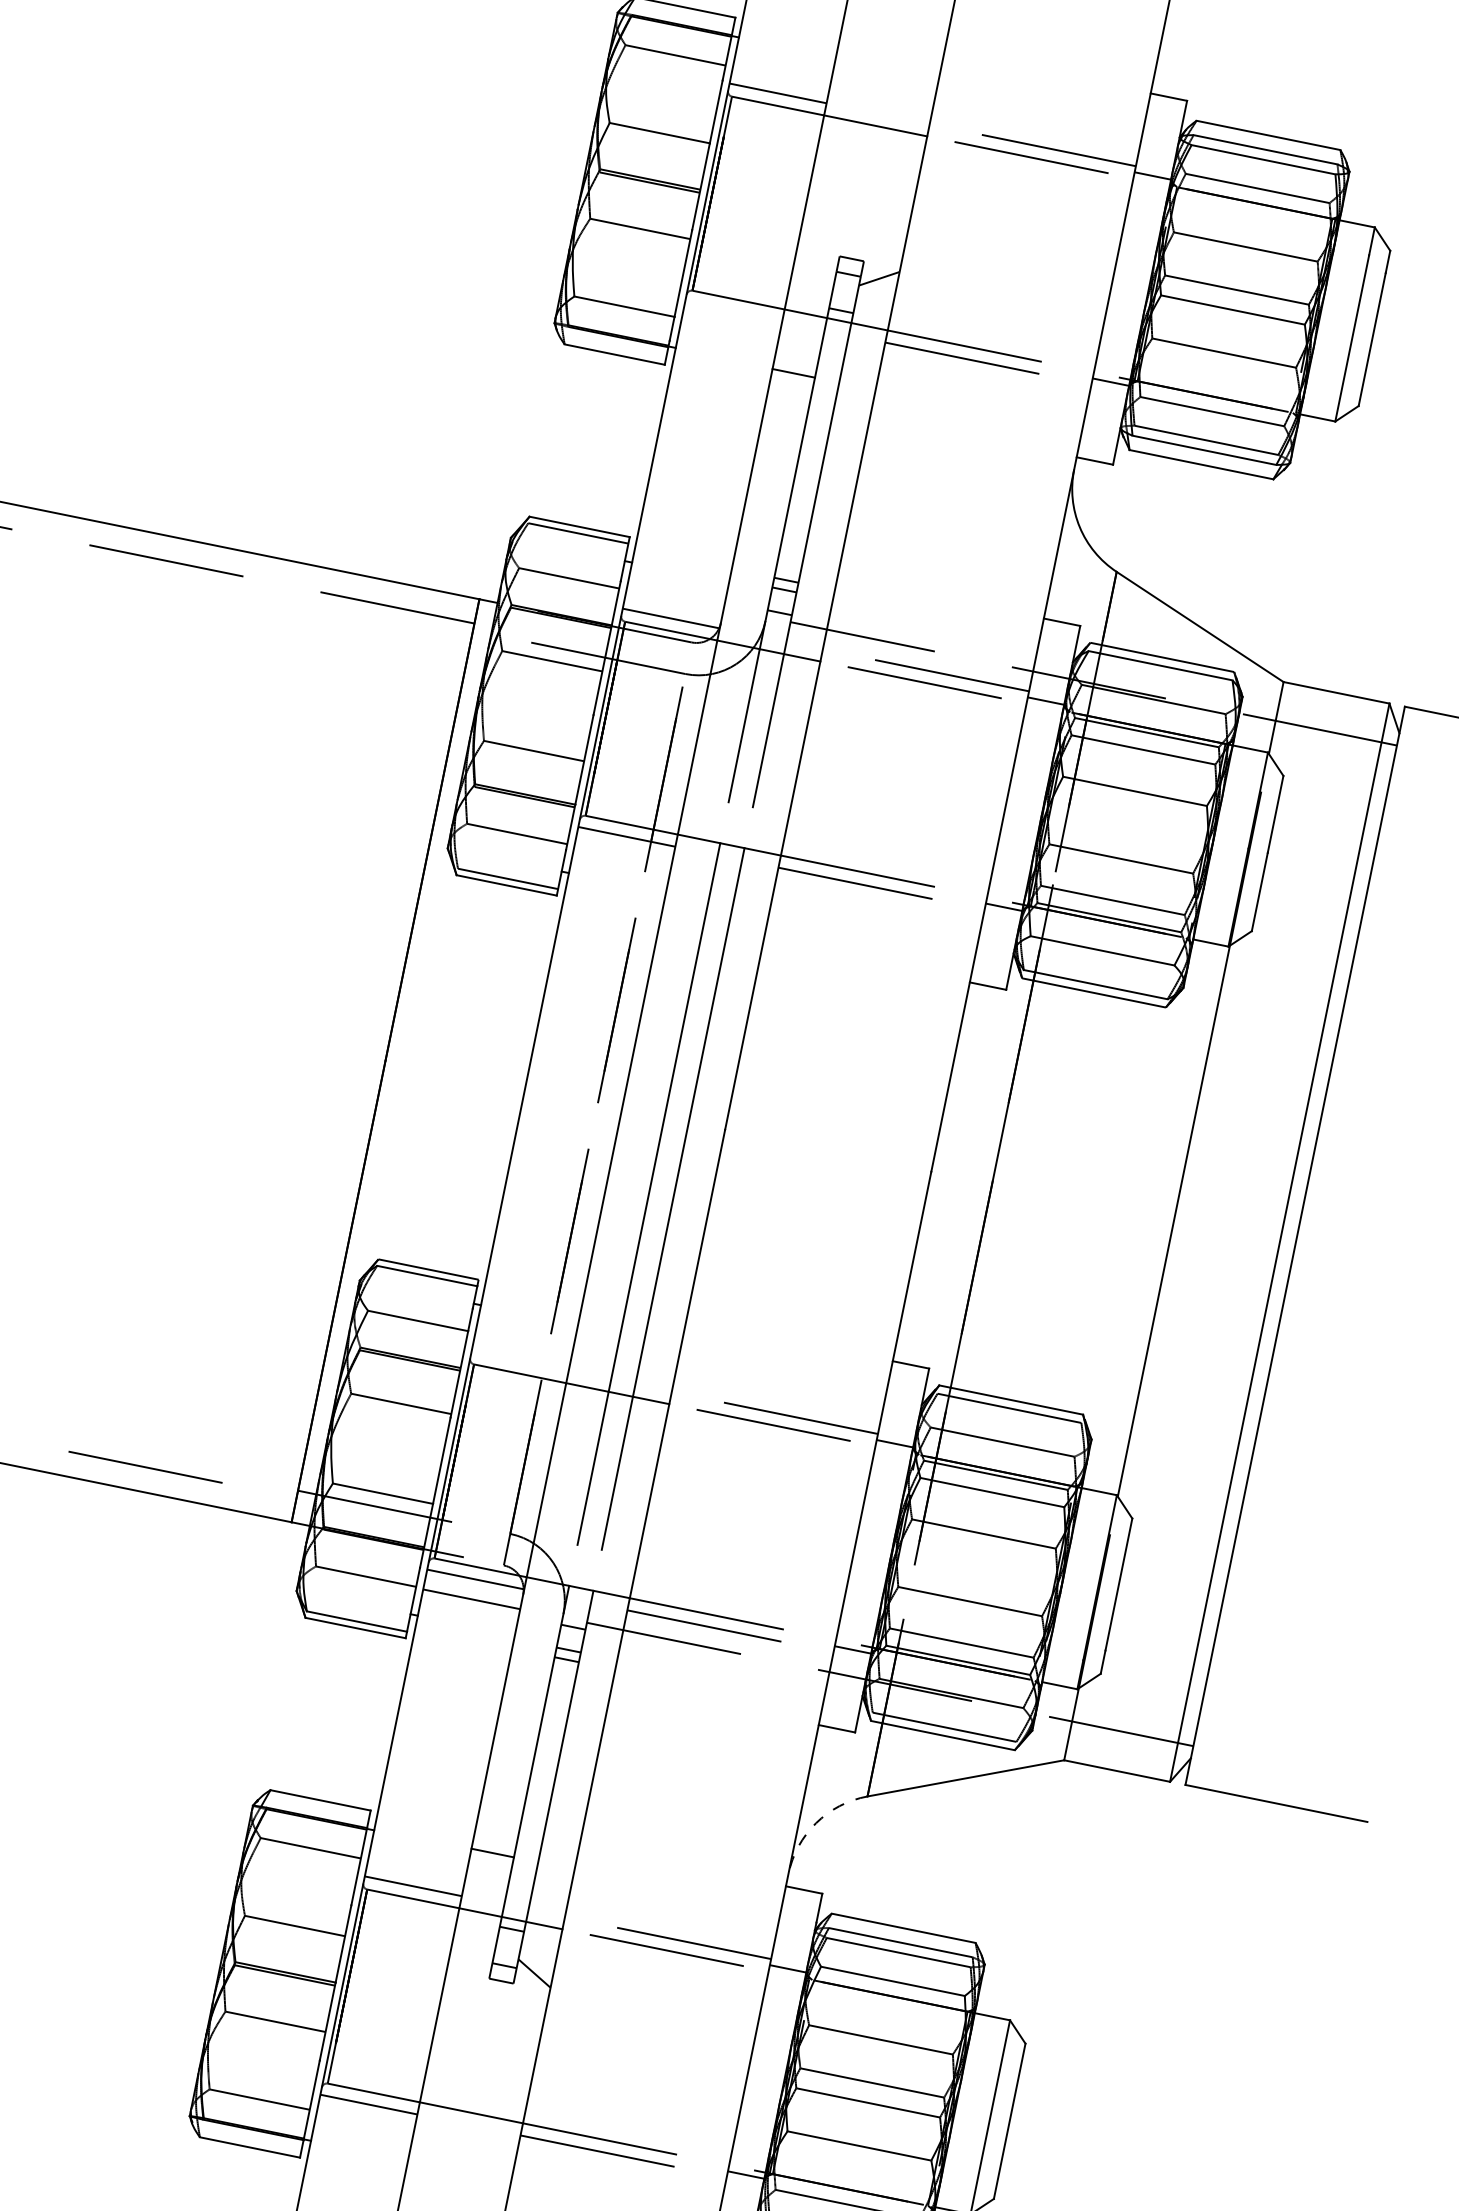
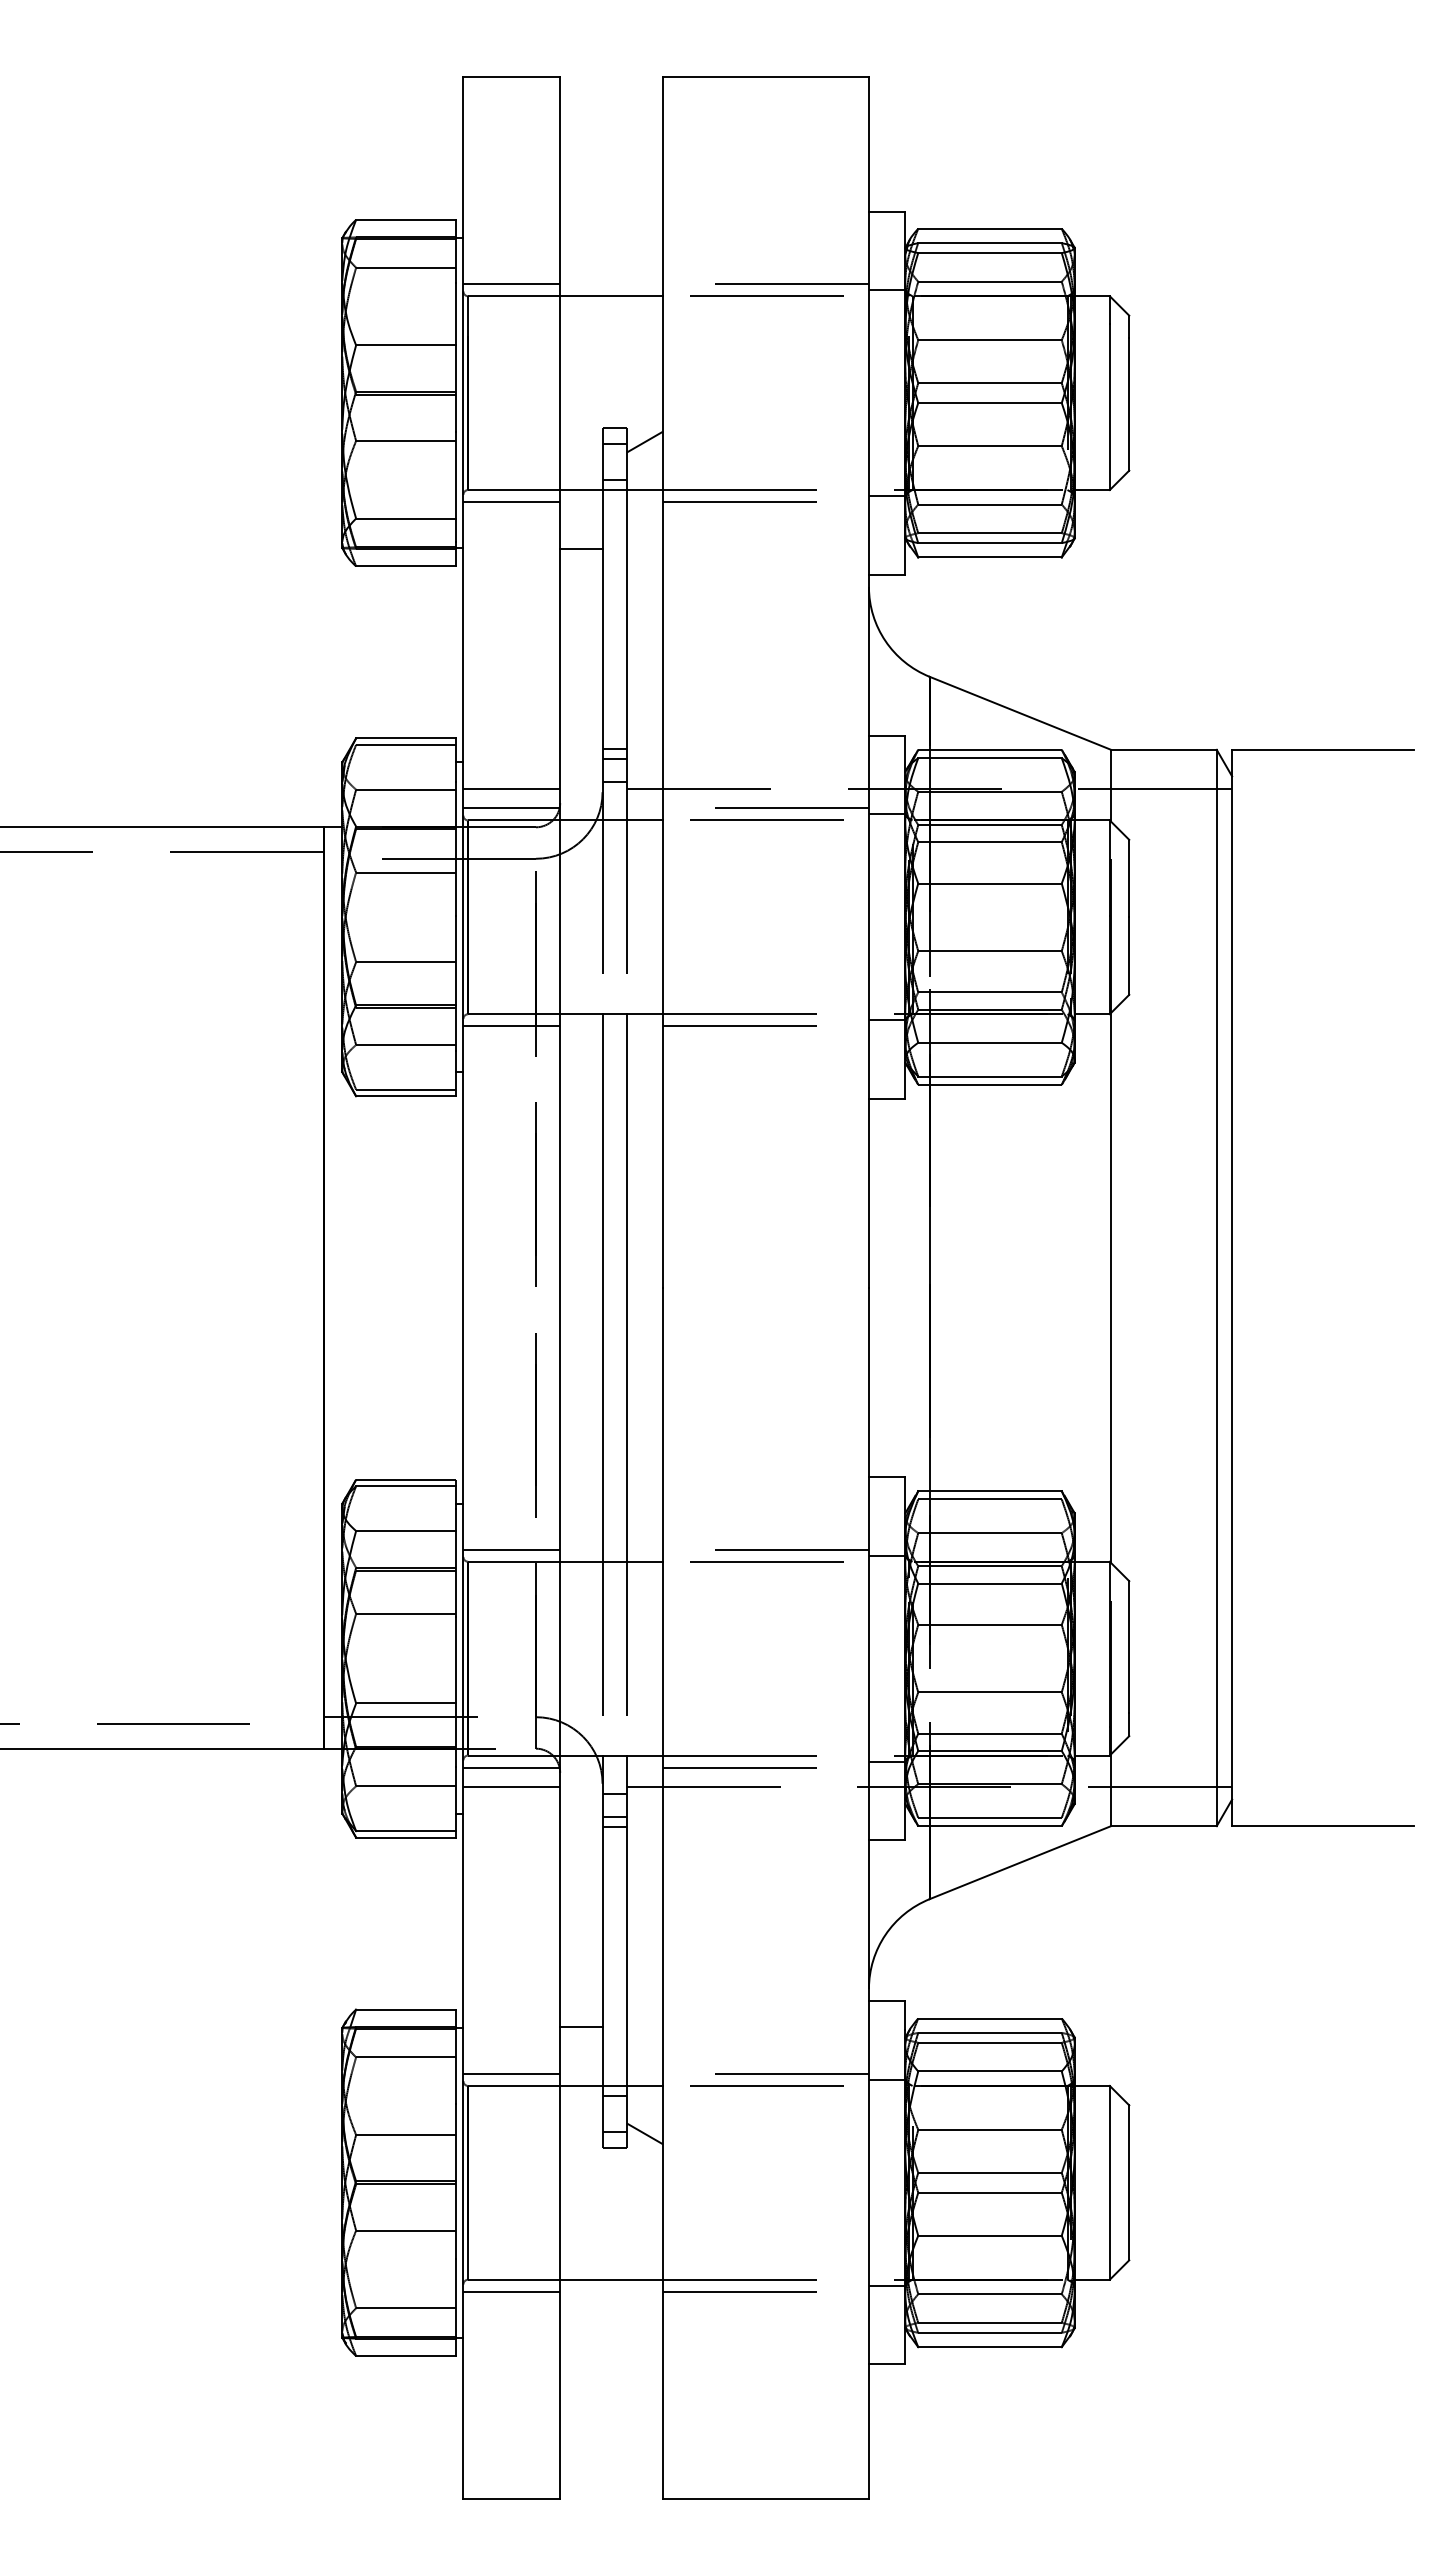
line: (733, 312) -> (511, 502), added
line: (675, 598) -> (511, 788), added
line: (519, 1360) -> (511, 1549), added
arc: (816, 1822) -> (885, 1934), dashed -> solid

